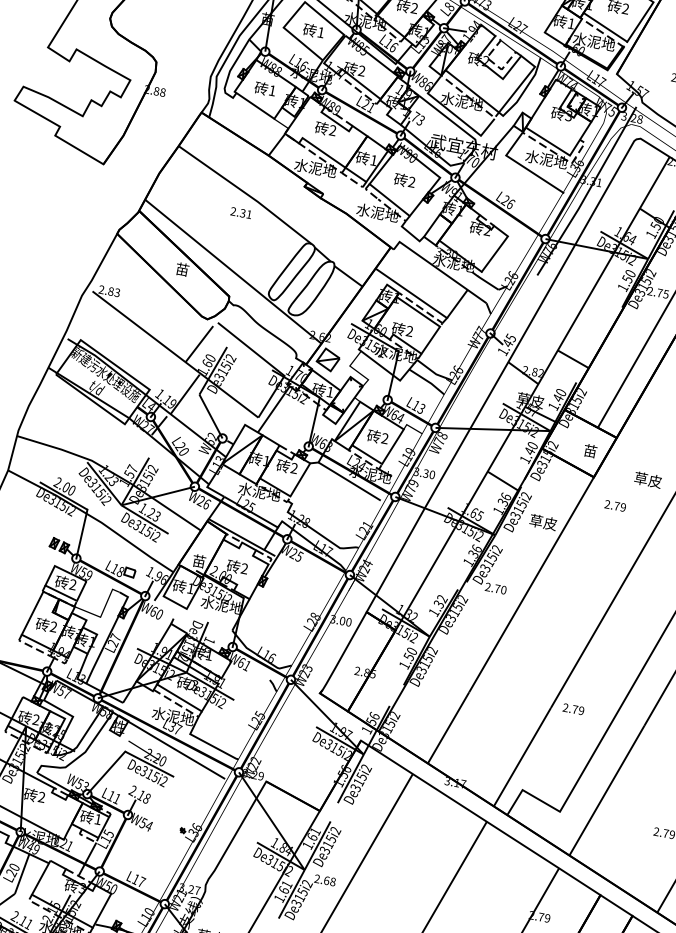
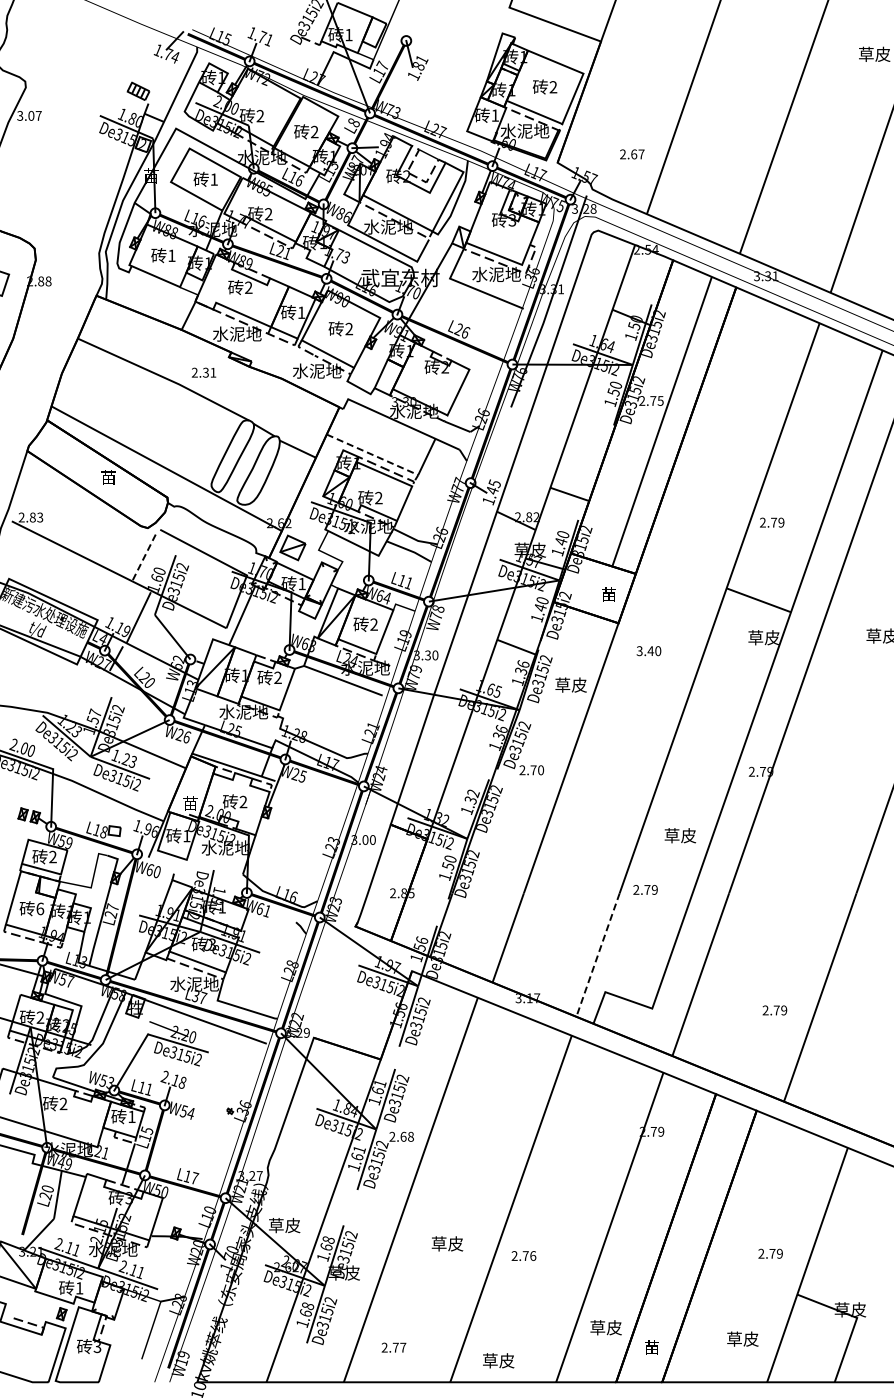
text: (240, 212) -> (203, 372), moved
line: (414, 295) -> (376, 456), solid -> dashed
line: (198, 344) -> (143, 558), solid -> dashed
text: (421, 409) -> (408, 583), L13 -> L11
text: (648, 479) -> (680, 835), moved
text: (614, 506) -> (648, 651), 2.79 -> 3.40
text: (315, 617) -> (333, 841), L28 -> L23
text: (53, 626) -> (40, 908), 2 -> 6
text: (259, 715) -> (292, 964), L25 -> L28
line: (521, 757) -> (597, 955), solid -> dashed

